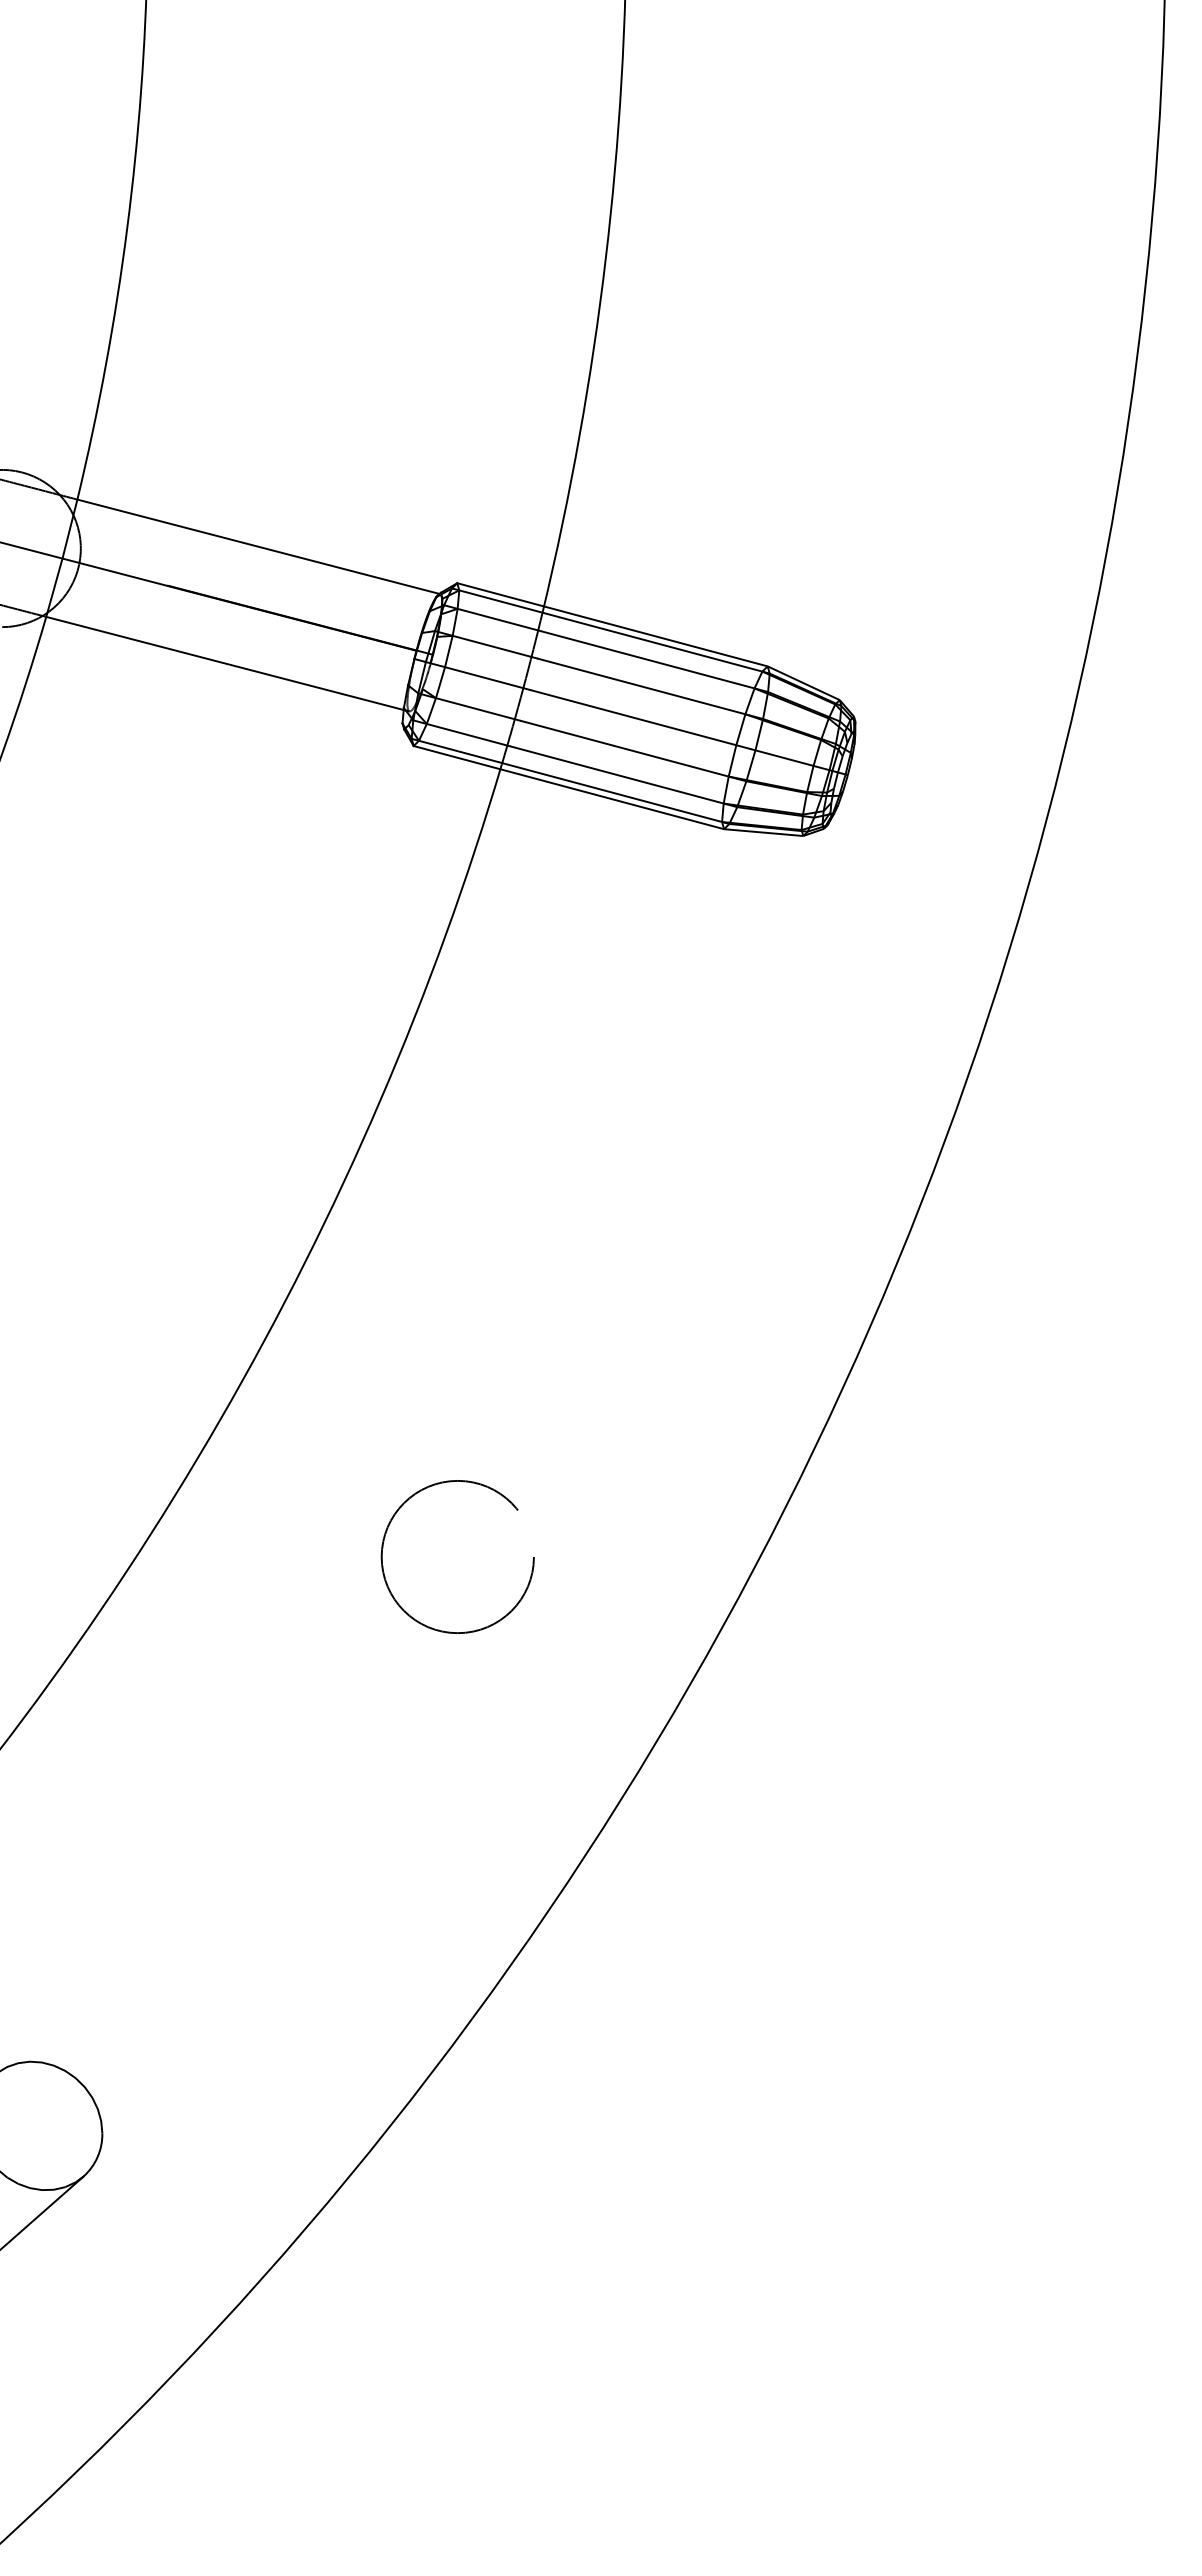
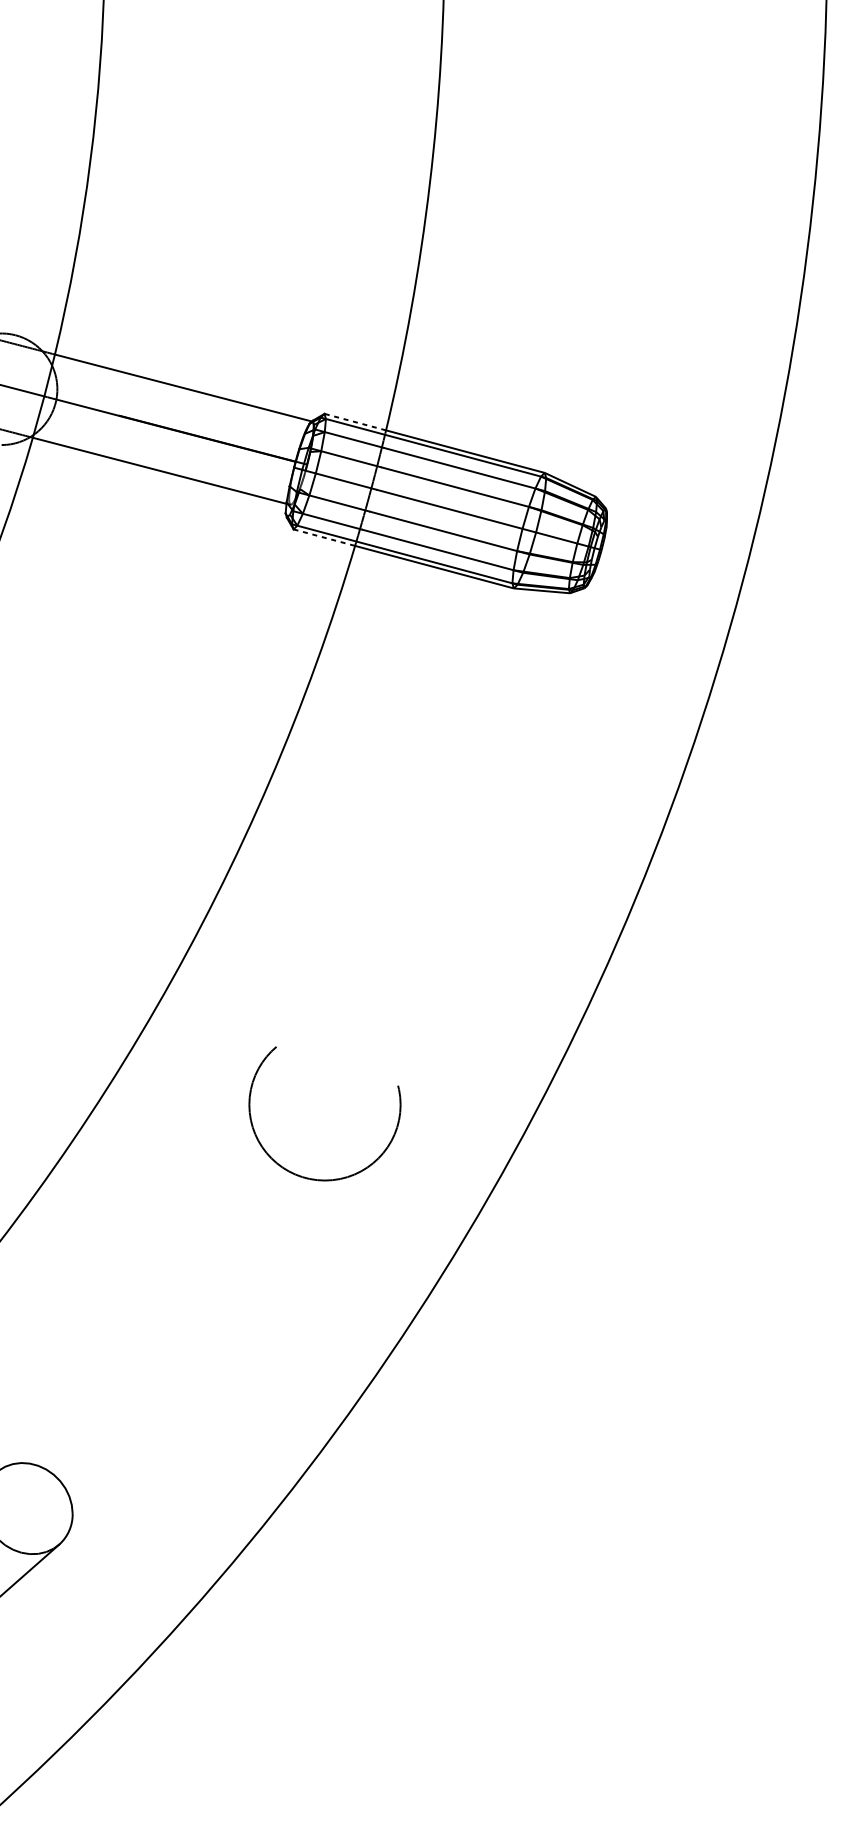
line: (500, 594) -> (355, 421), solid -> dashed
line: (457, 757) -> (324, 537), solid -> dashed
circle: (457, 1556) -> (324, 1104), size x1.4

